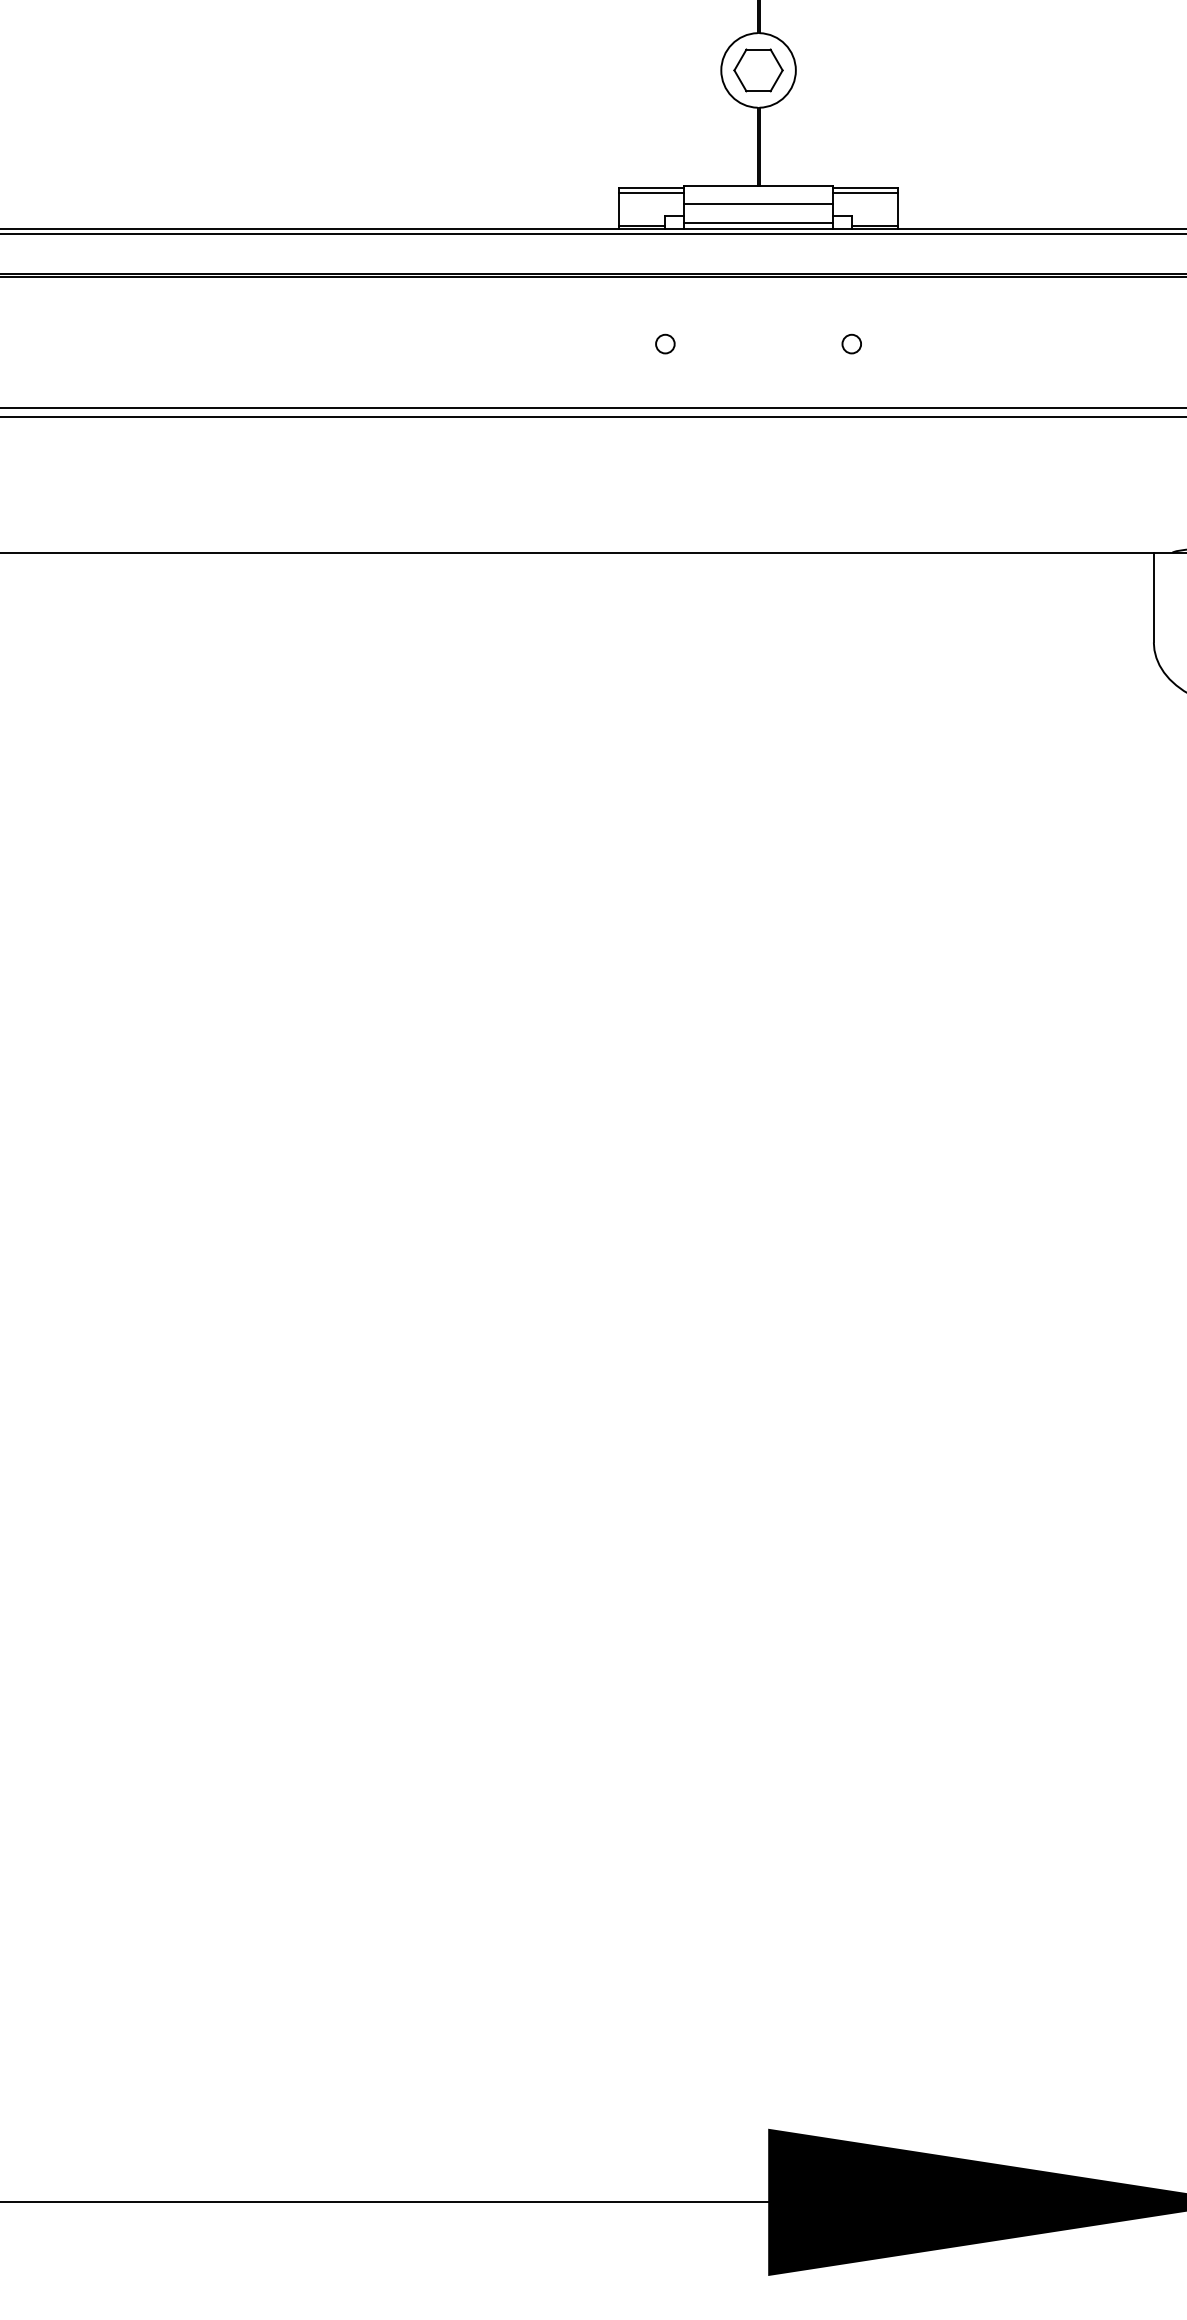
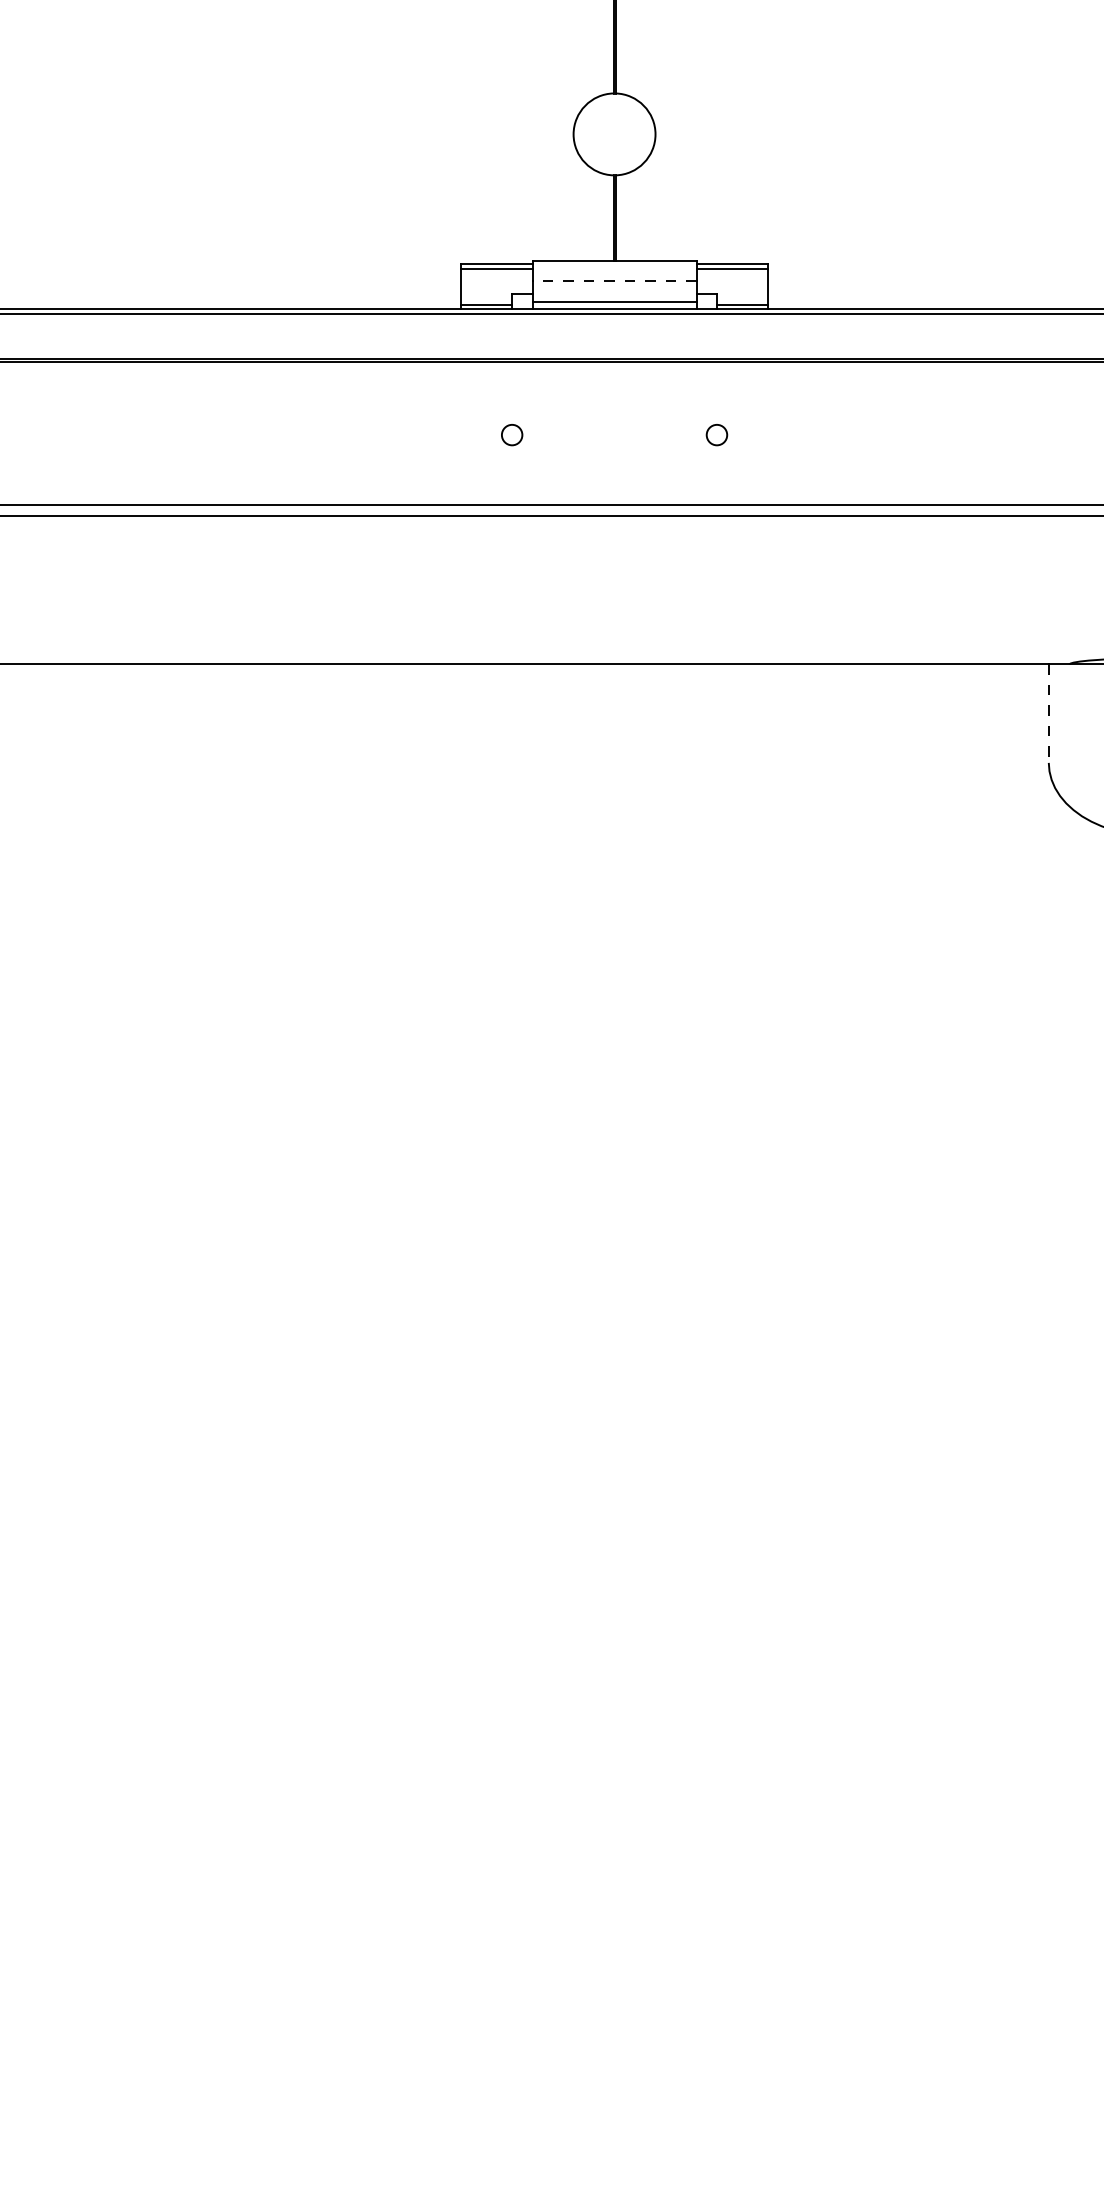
part: (758, 70) -> (614, 134), removed
line: (758, 203) -> (614, 280), solid -> dashed
line: (1153, 597) -> (1048, 713), solid -> dashed

